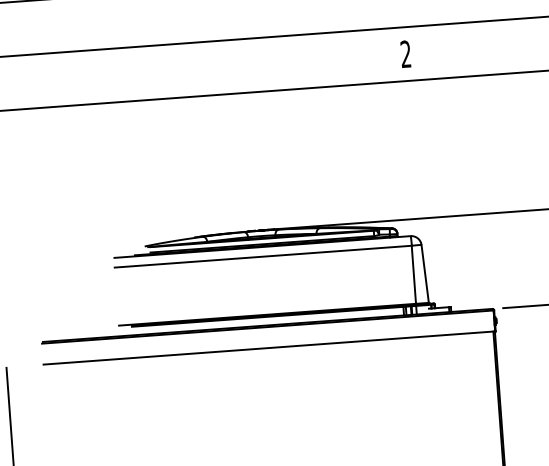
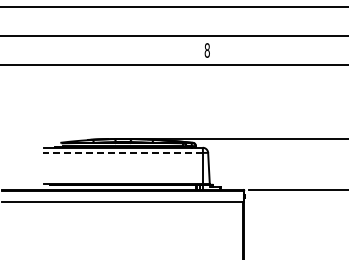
text: (404, 54) -> (206, 50), 2 -> 8
line: (263, 255) -> (123, 152), solid -> dashed

